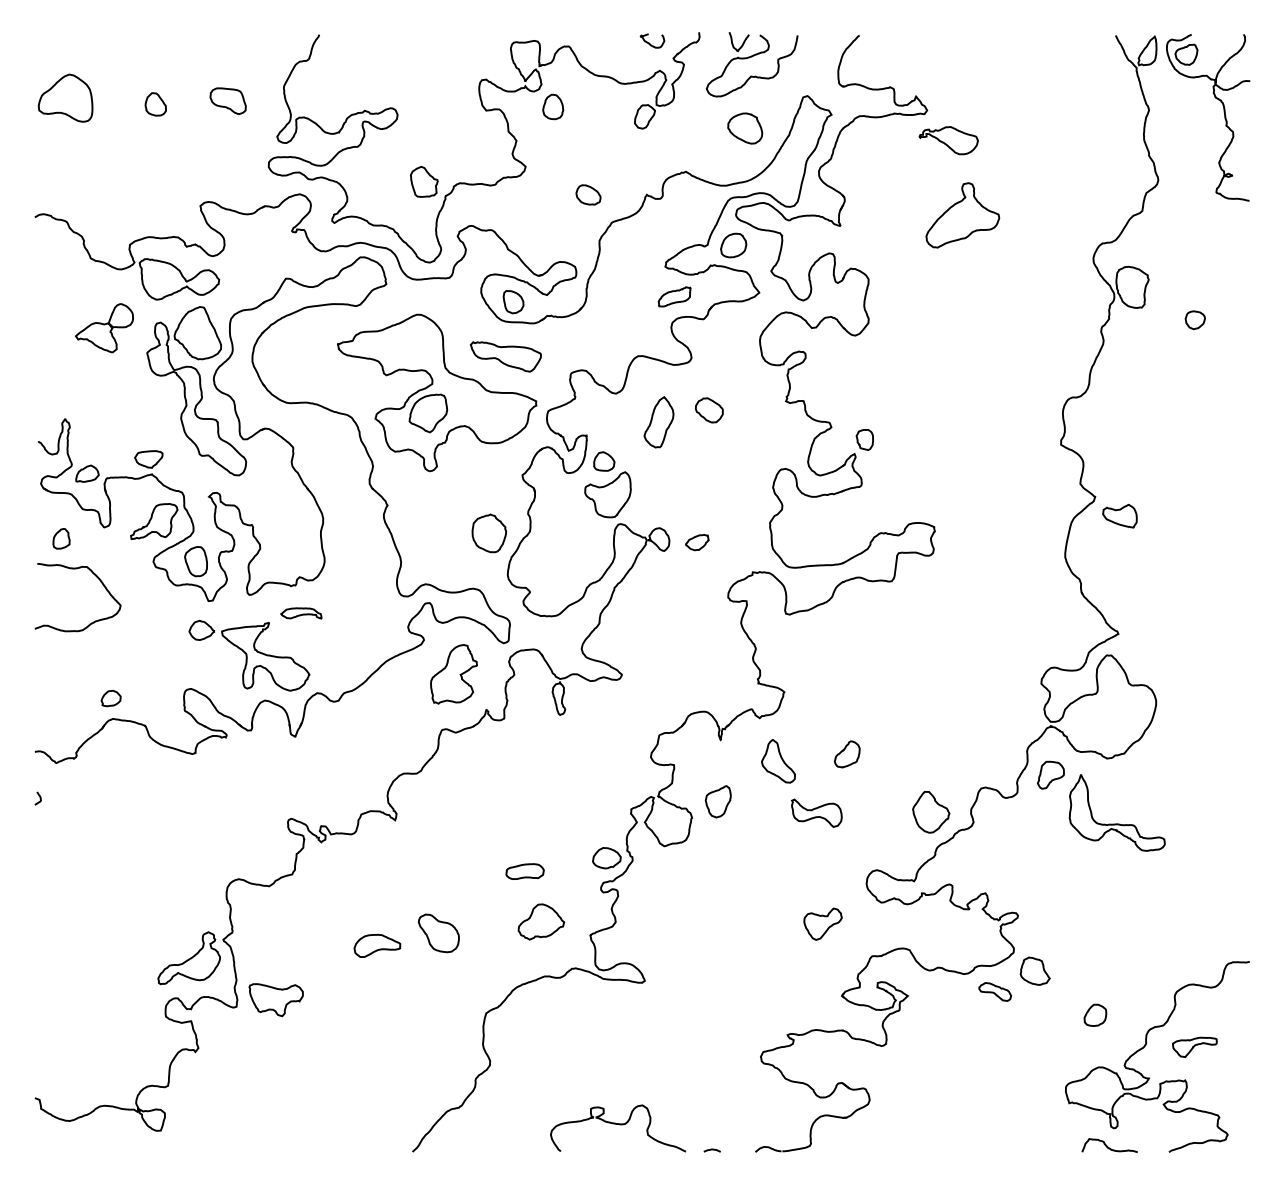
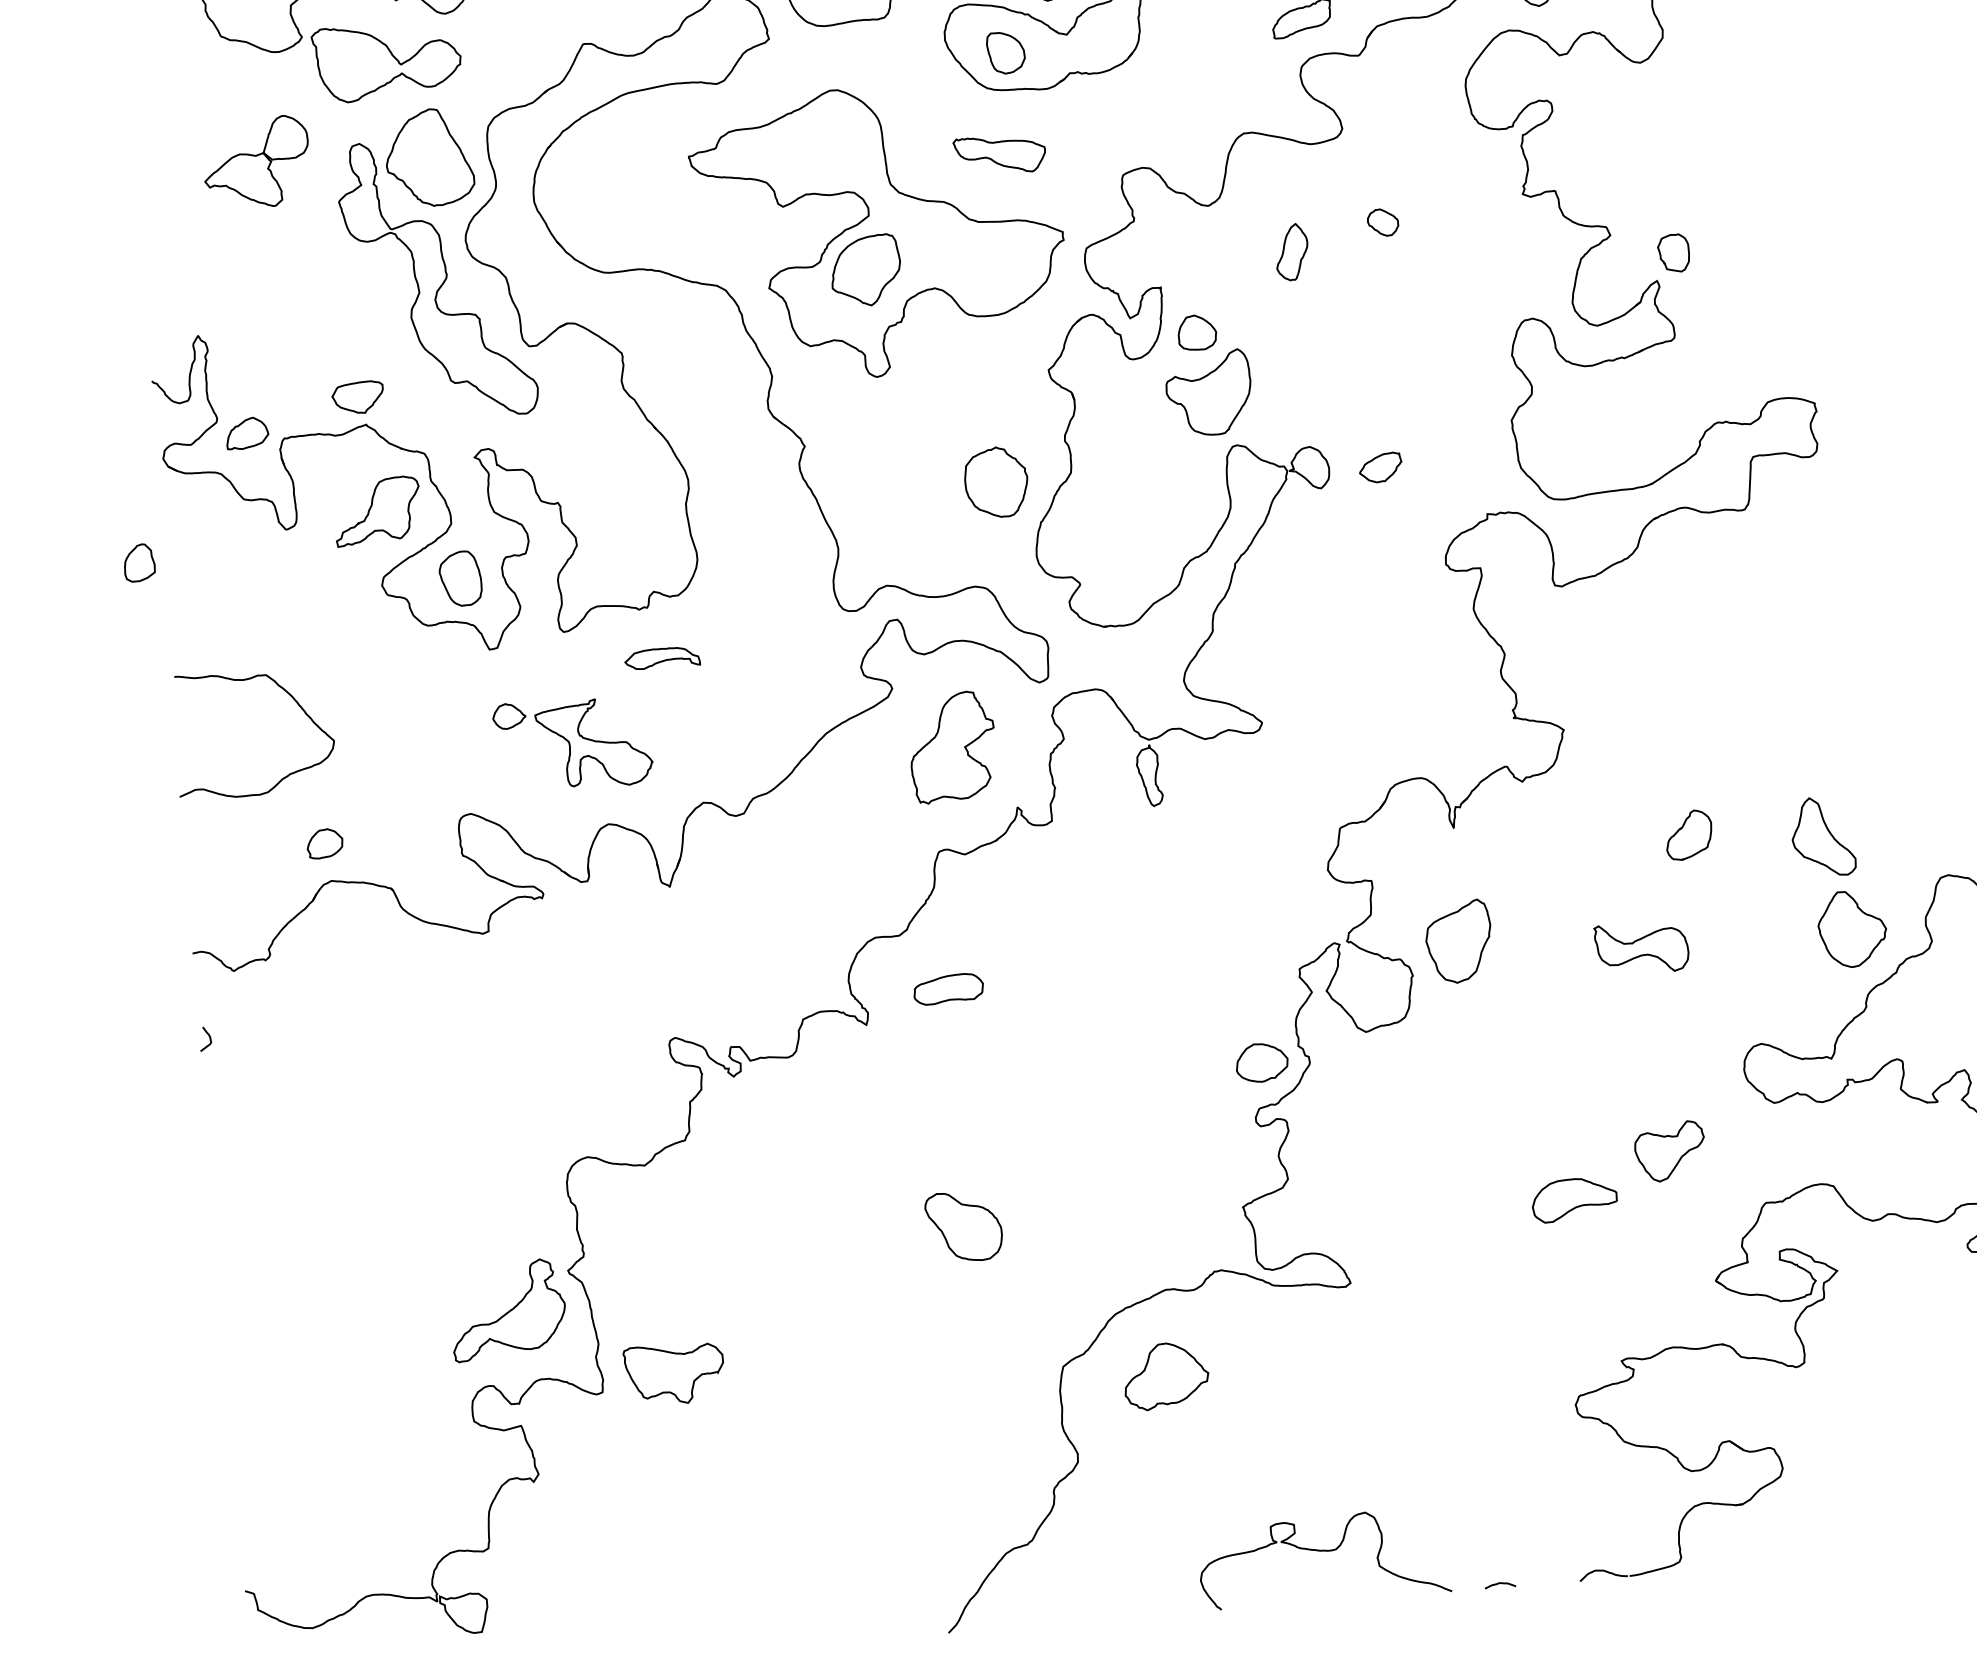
part: (505, 356) -> (999, 154), size x0.7
part: (709, 410) -> (1383, 222), size x0.6
part: (658, 422) -> (1291, 252), size x0.6
part: (61, 538) -> (139, 562), moved
curve: (100, 582) -> (293, 701), moved
part: (249, 655) -> (573, 743), size x0.7
part: (778, 761) -> (1823, 837), moved
part: (717, 801) -> (1457, 941), size x1.4
part: (524, 871) -> (947, 989), moved
part: (541, 921) -> (1166, 1375), moved
part: (377, 945) -> (1574, 1198), moved

